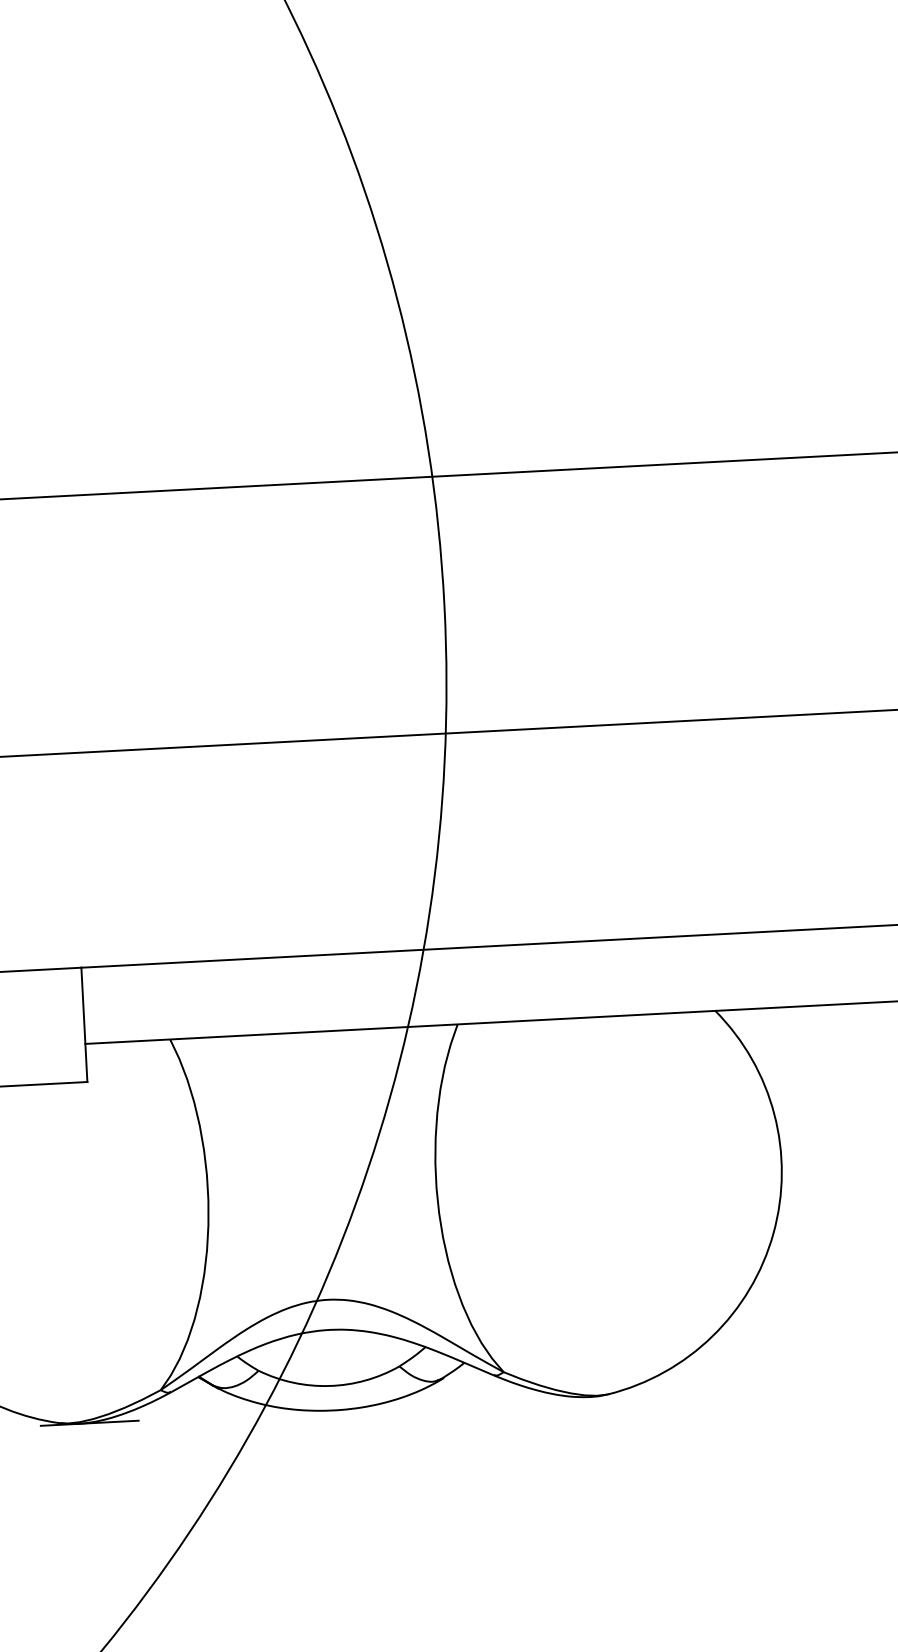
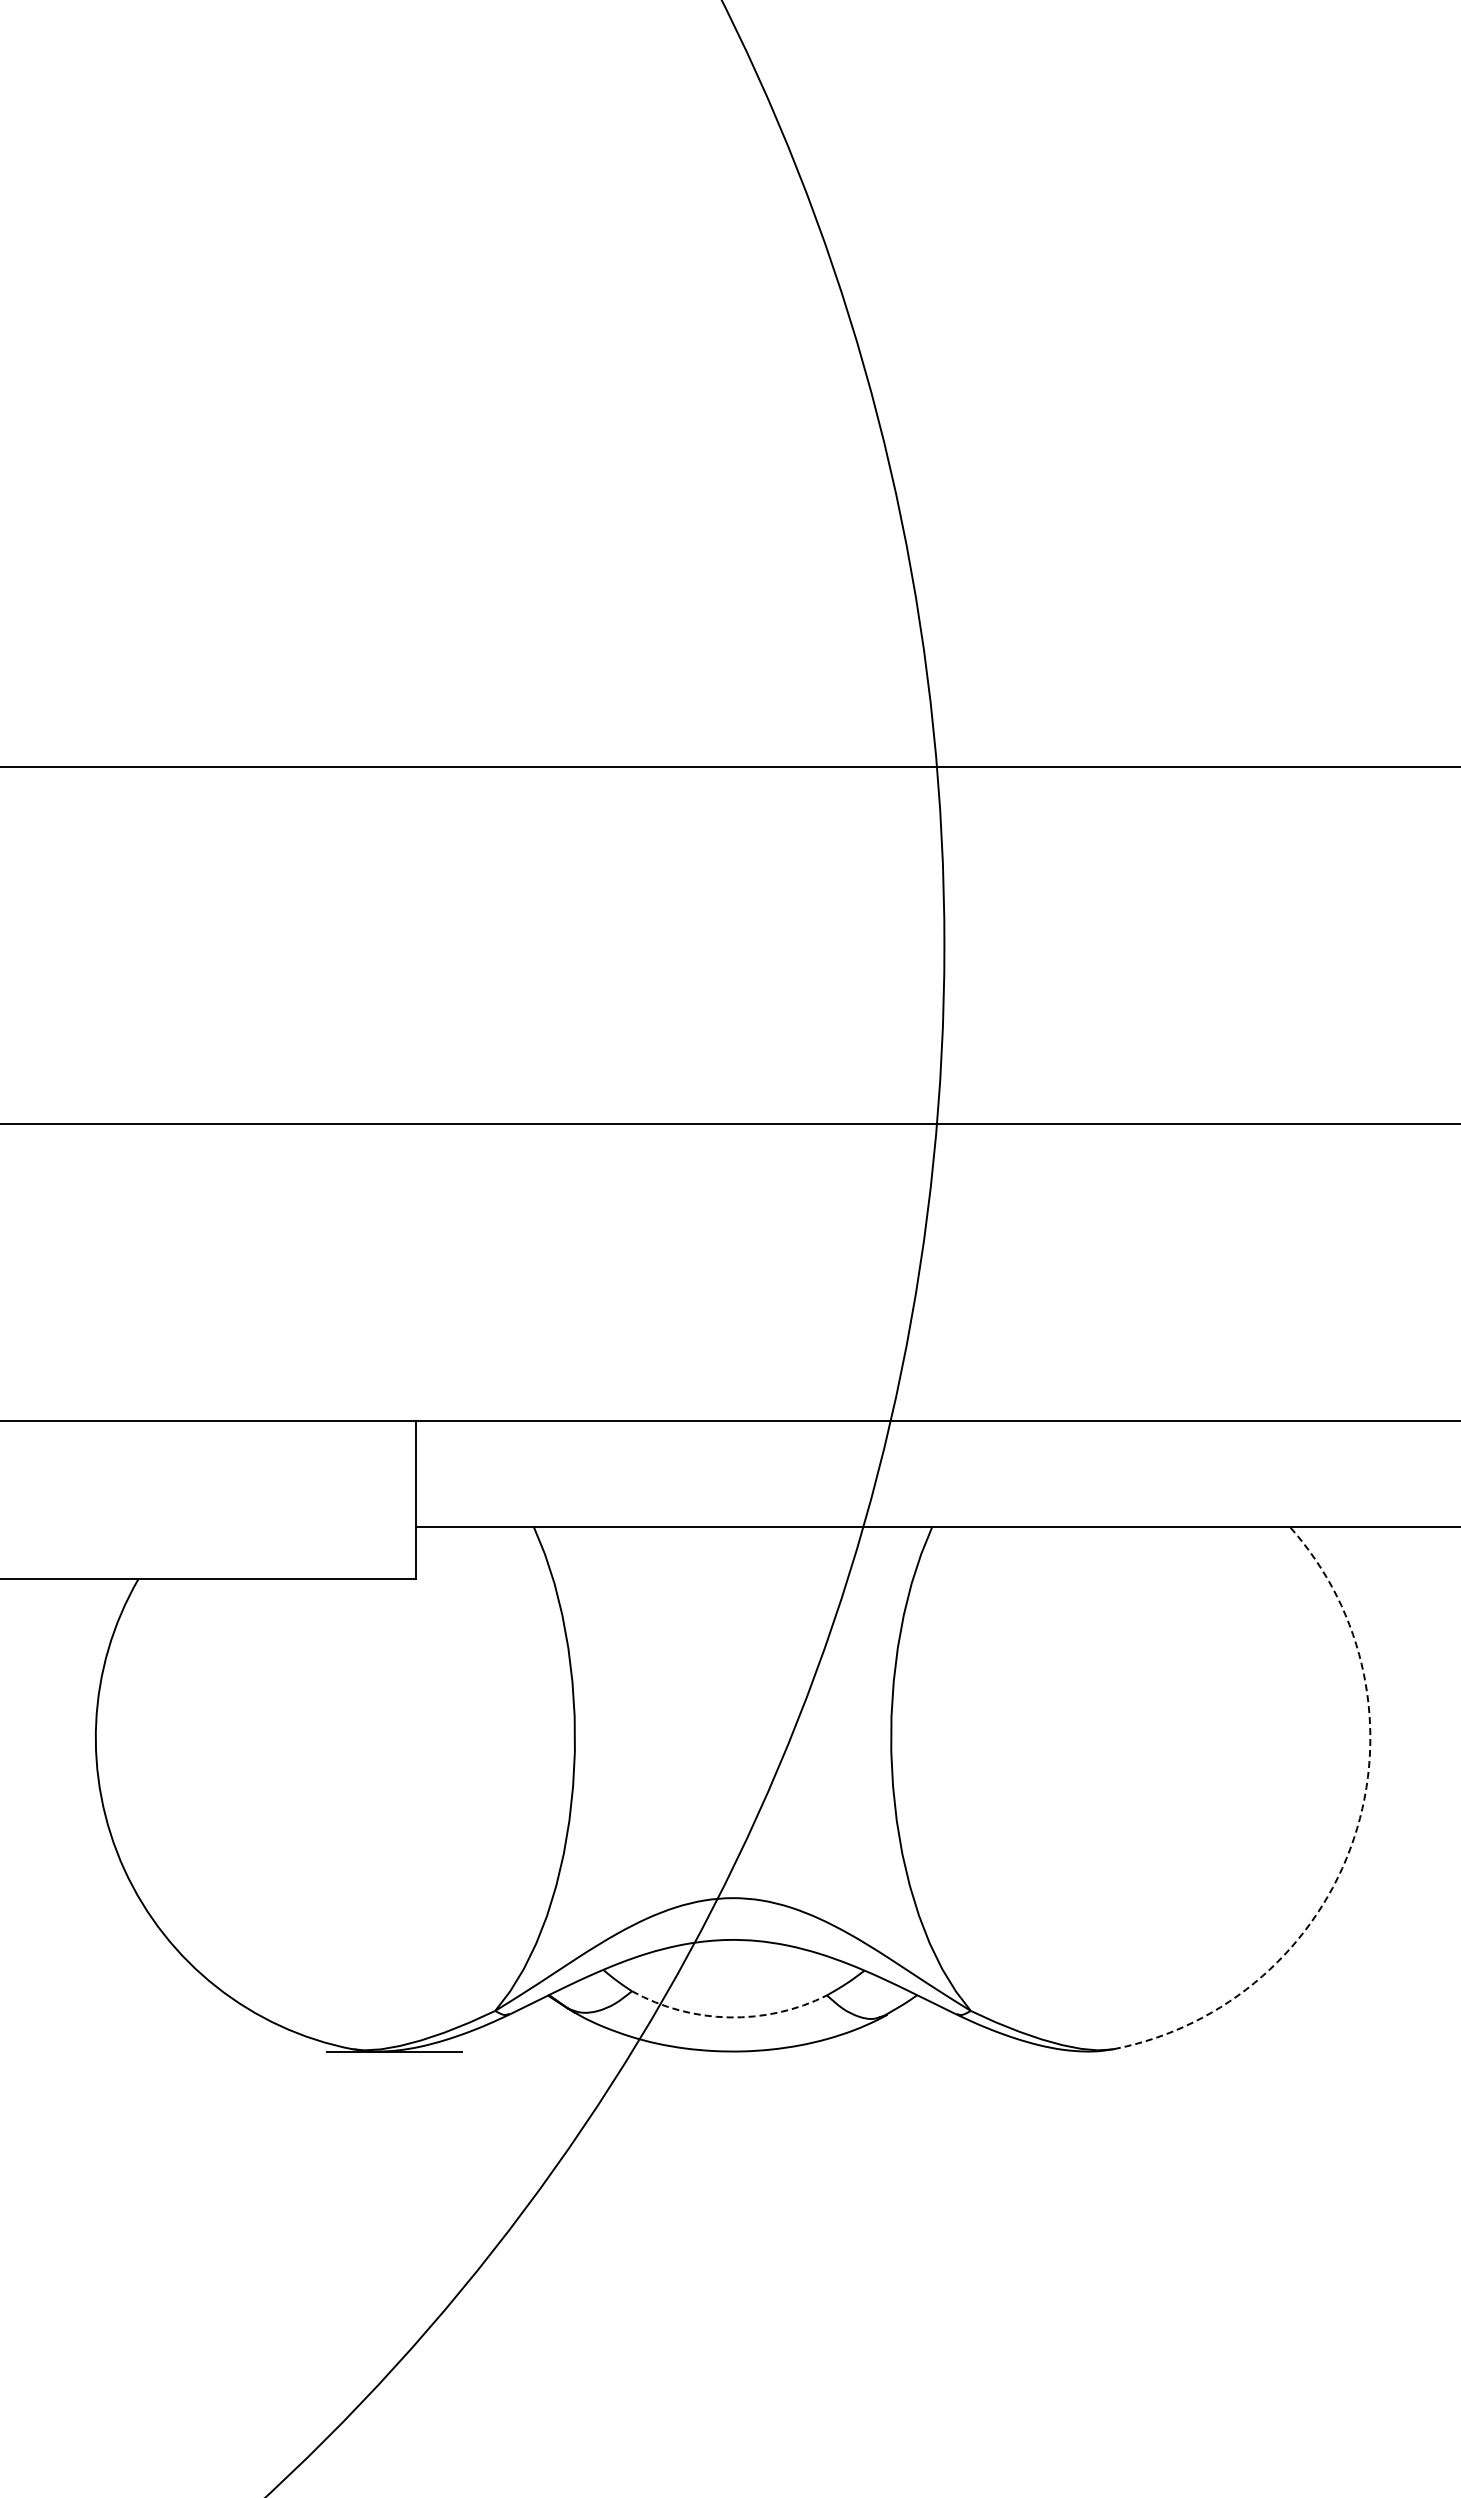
arc: (773, 1234) -> (1353, 1839), solid -> dashed
arc: (329, 1386) -> (729, 2017), solid -> dashed

